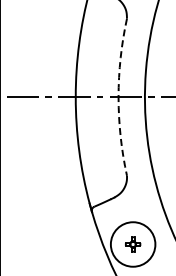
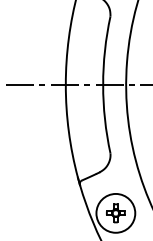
arc: (118, 97) -> (103, 85), dashed -> solid
part: (132, 244) -> (115, 213), size x1.43

